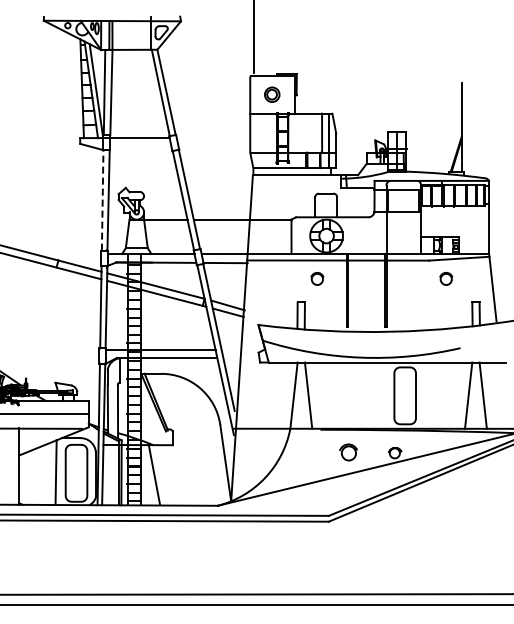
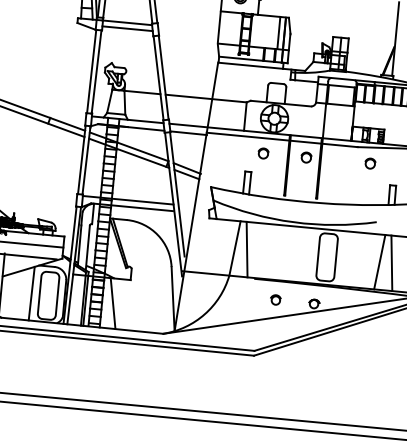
line: (140, 145) -> (127, 29), added
line: (102, 199) -> (91, 70), dashed -> solid
circle: (368, 278) -> (305, 157), added
part: (348, 452) -> (275, 299), size x0.71

